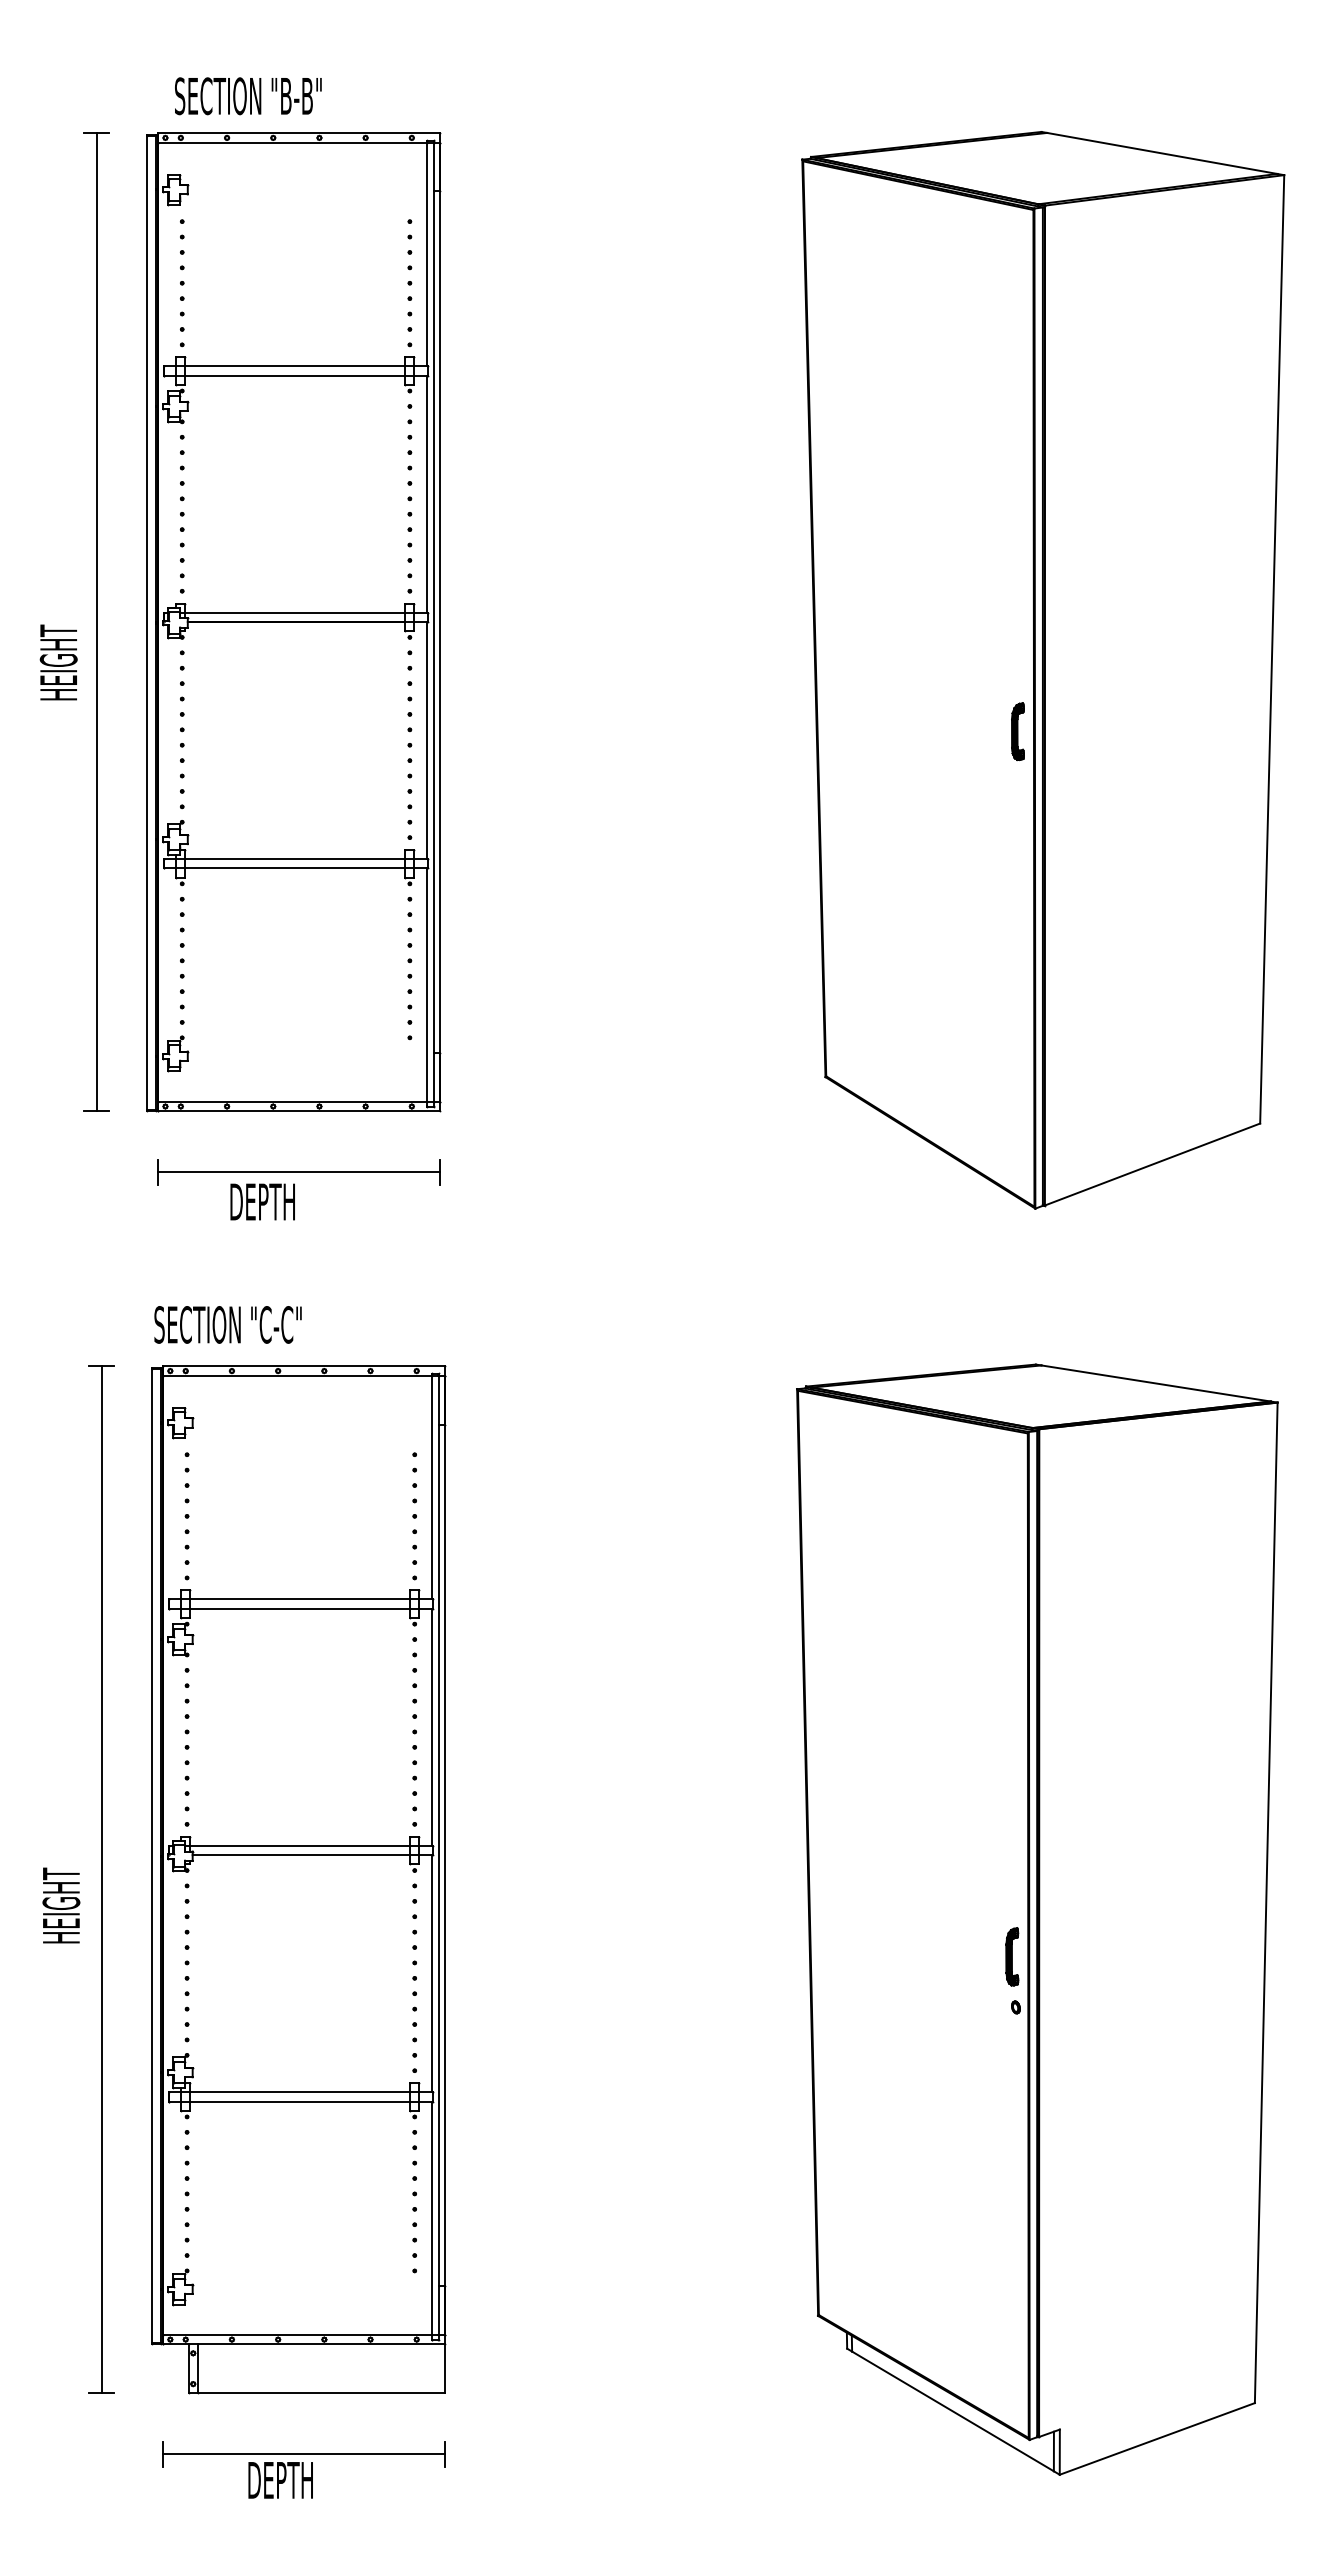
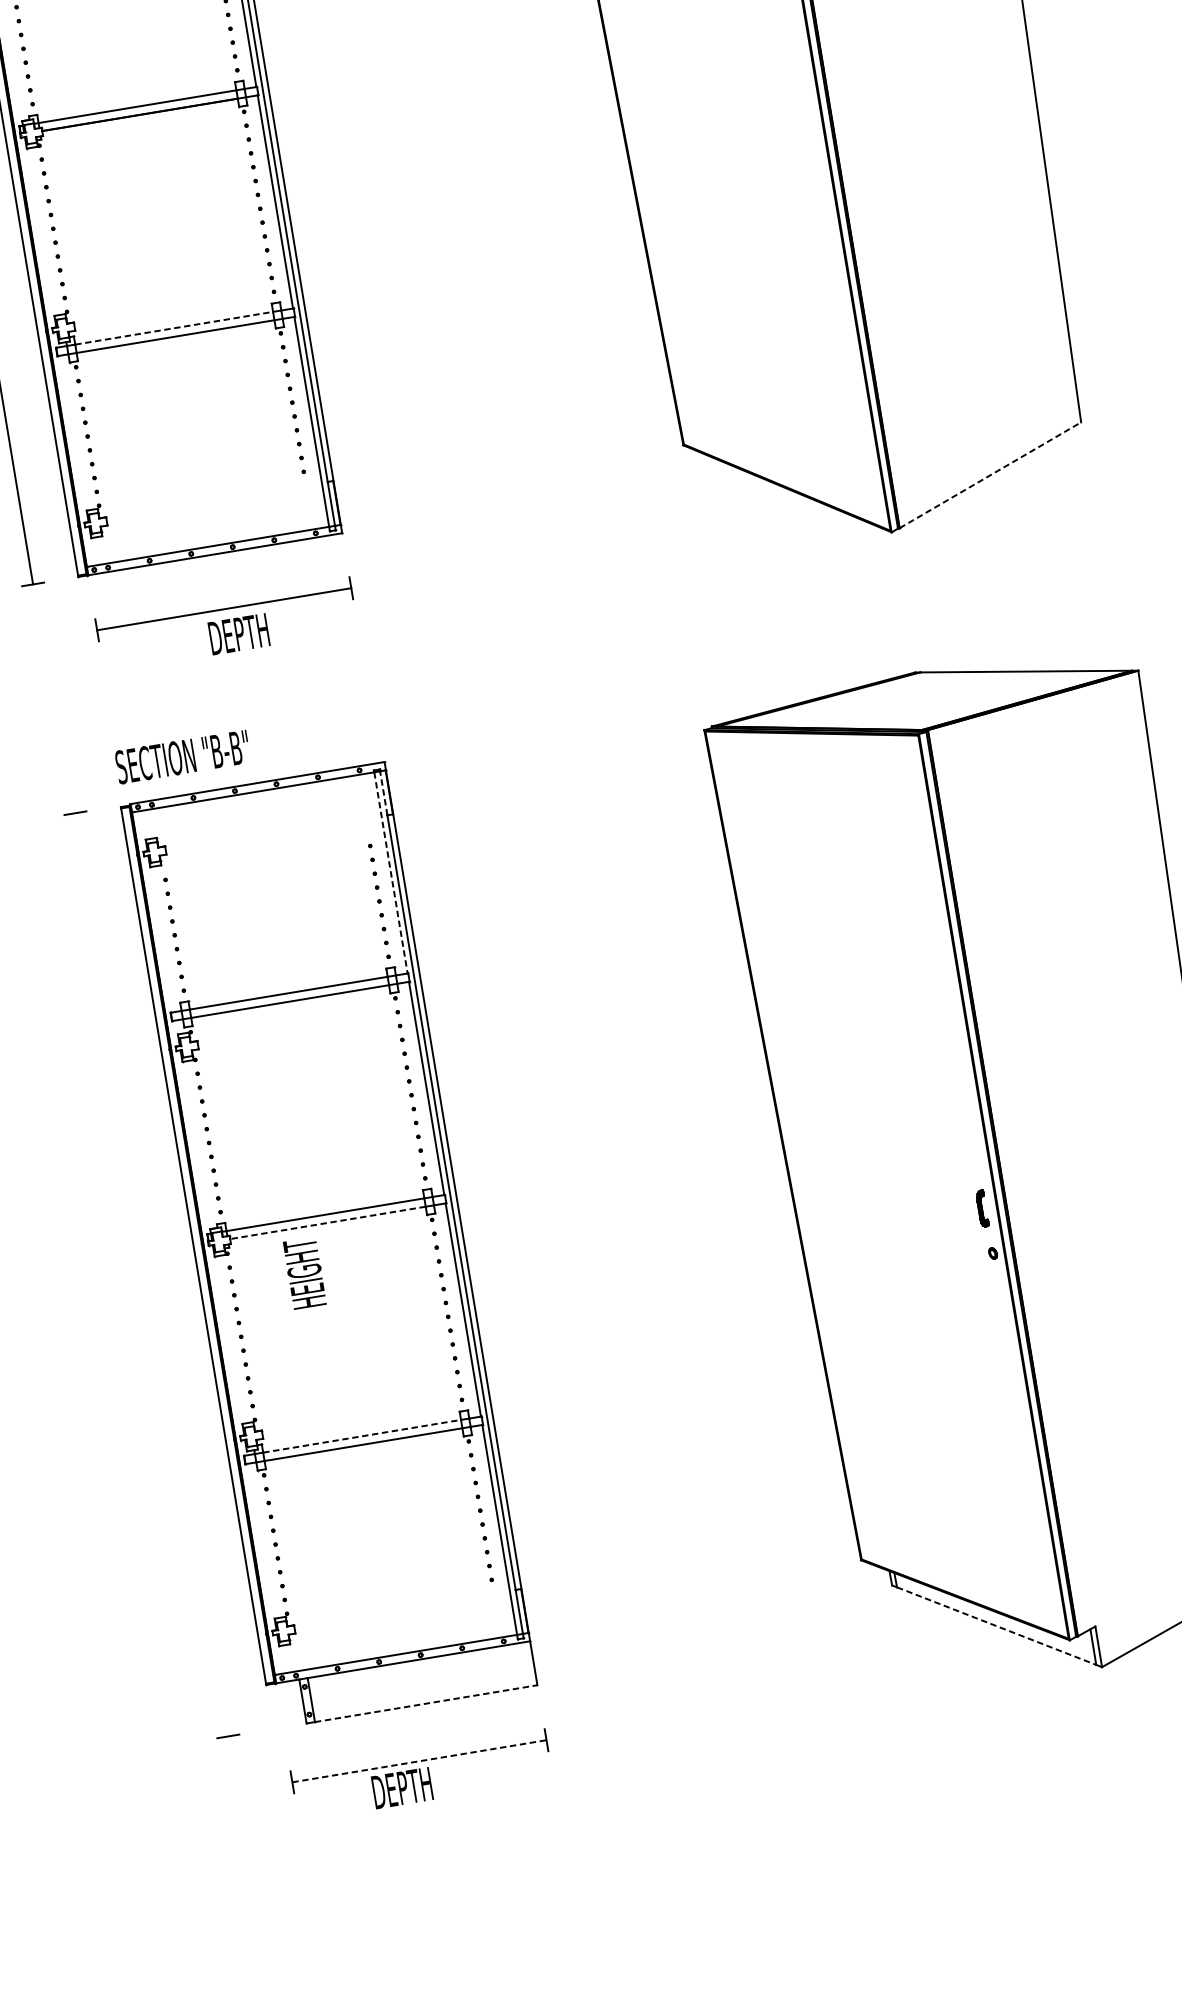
part: (1017, 731) -> (804, 105), removed
line: (295, 859) -> (174, 328), solid -> dashed
line: (1152, 1164) -> (990, 475), solid -> dashed
text: (262, 1201) -> (238, 633), moved
text: (280, 1324) -> (230, 748), SECTION "C-C" -> SECTION "B-B"
line: (438, 1399) -> (383, 792), solid -> dashed
line: (432, 1487) -> (391, 872), solid -> dashed
line: (301, 1855) -> (328, 1223), solid -> dashed
line: (101, 1879) -> (151, 1274), removed
text: (61, 1905) -> (304, 1273), moved
part: (1012, 1956) -> (982, 1208), size x0.7
line: (300, 2092) -> (362, 1436), solid -> dashed
line: (321, 2393) -> (426, 1703), solid -> dashed
line: (953, 2411) -> (997, 1626), solid -> dashed
line: (304, 2454) -> (419, 1761), solid -> dashed

